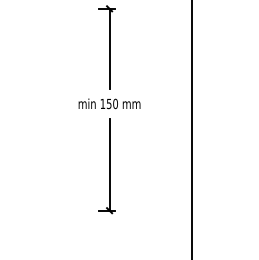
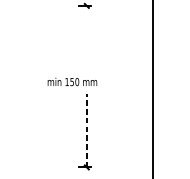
line: (109, 48) -> (86, 37), removed
text: (109, 103) -> (72, 81), moved
line: (109, 164) -> (86, 130), solid -> dashed

